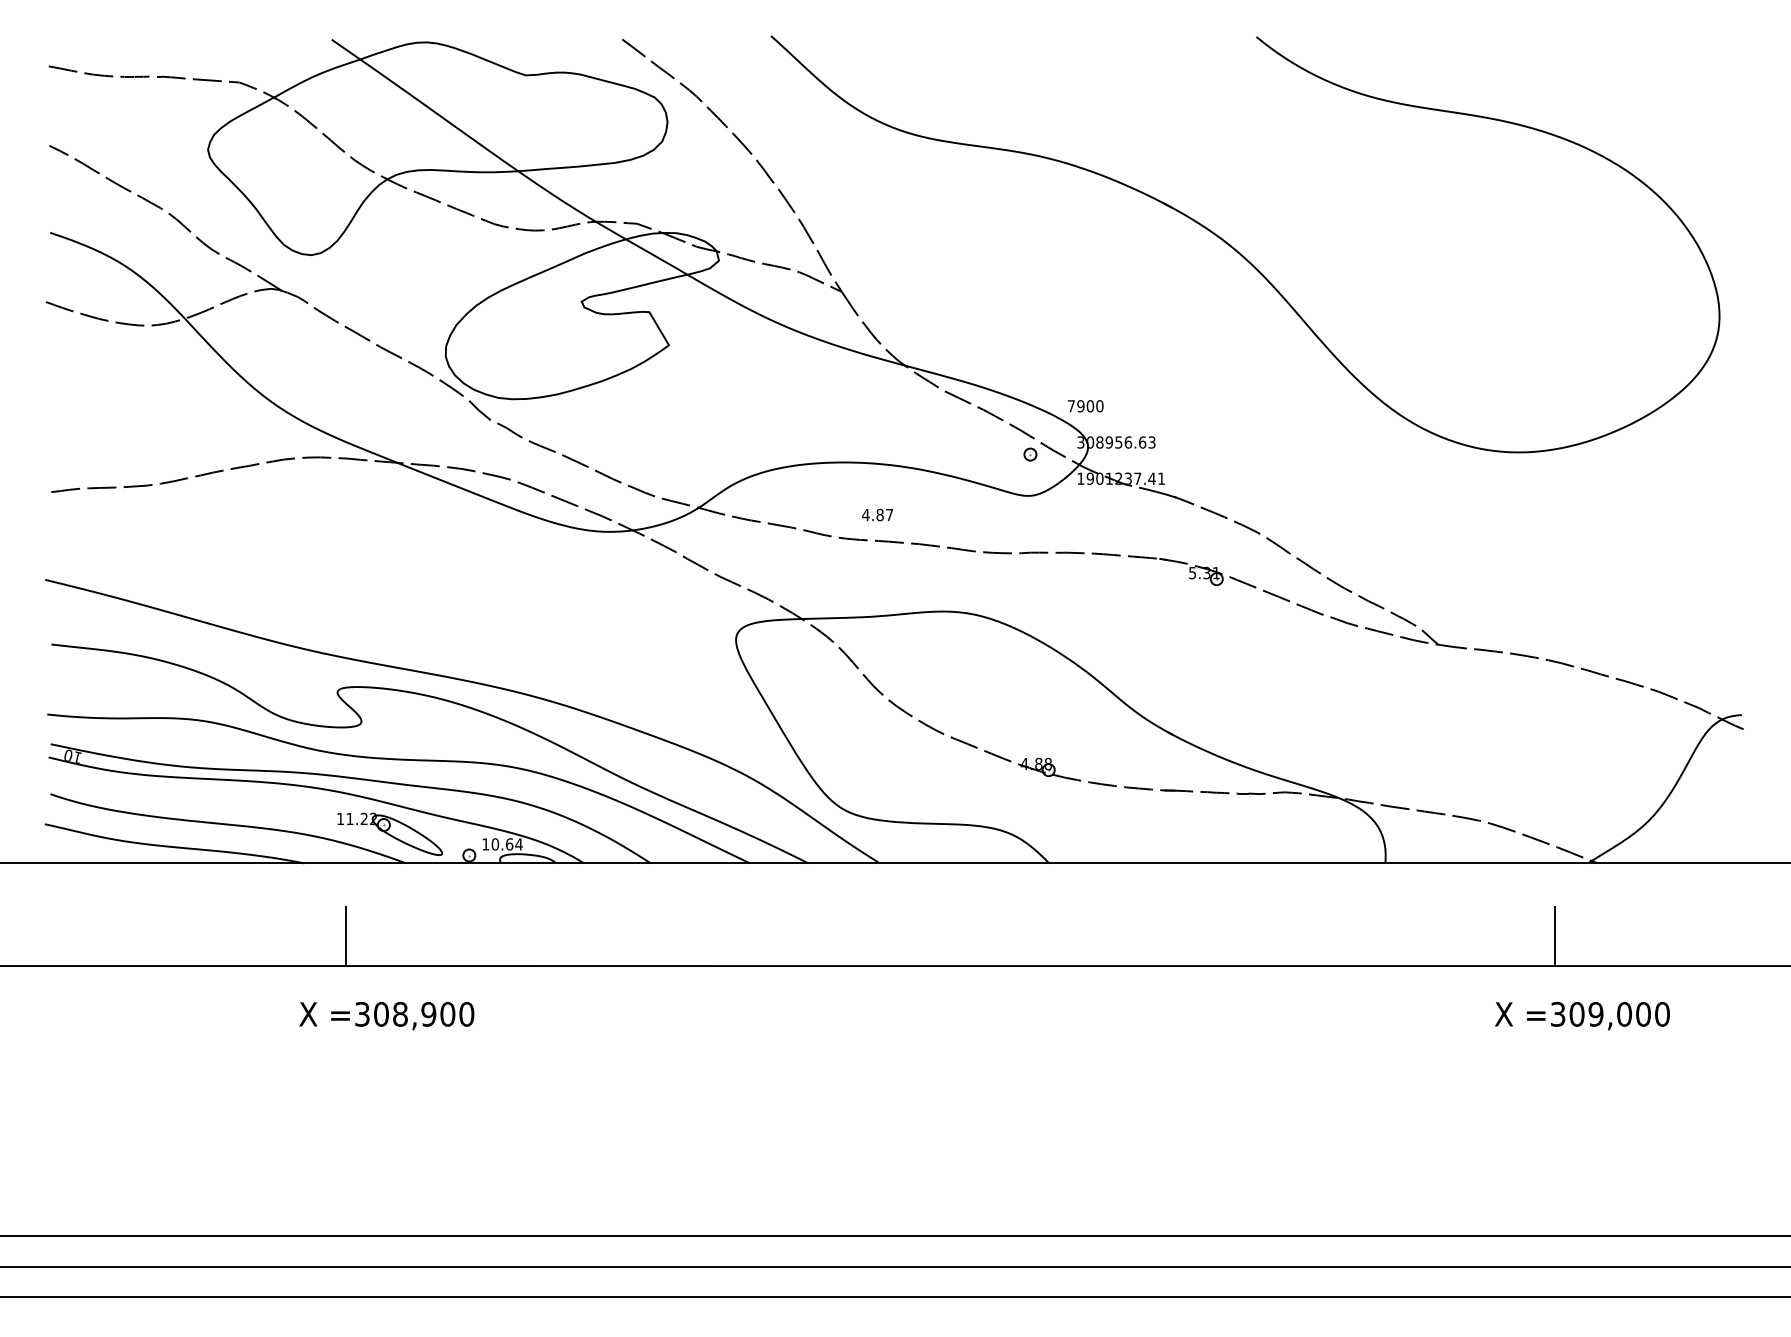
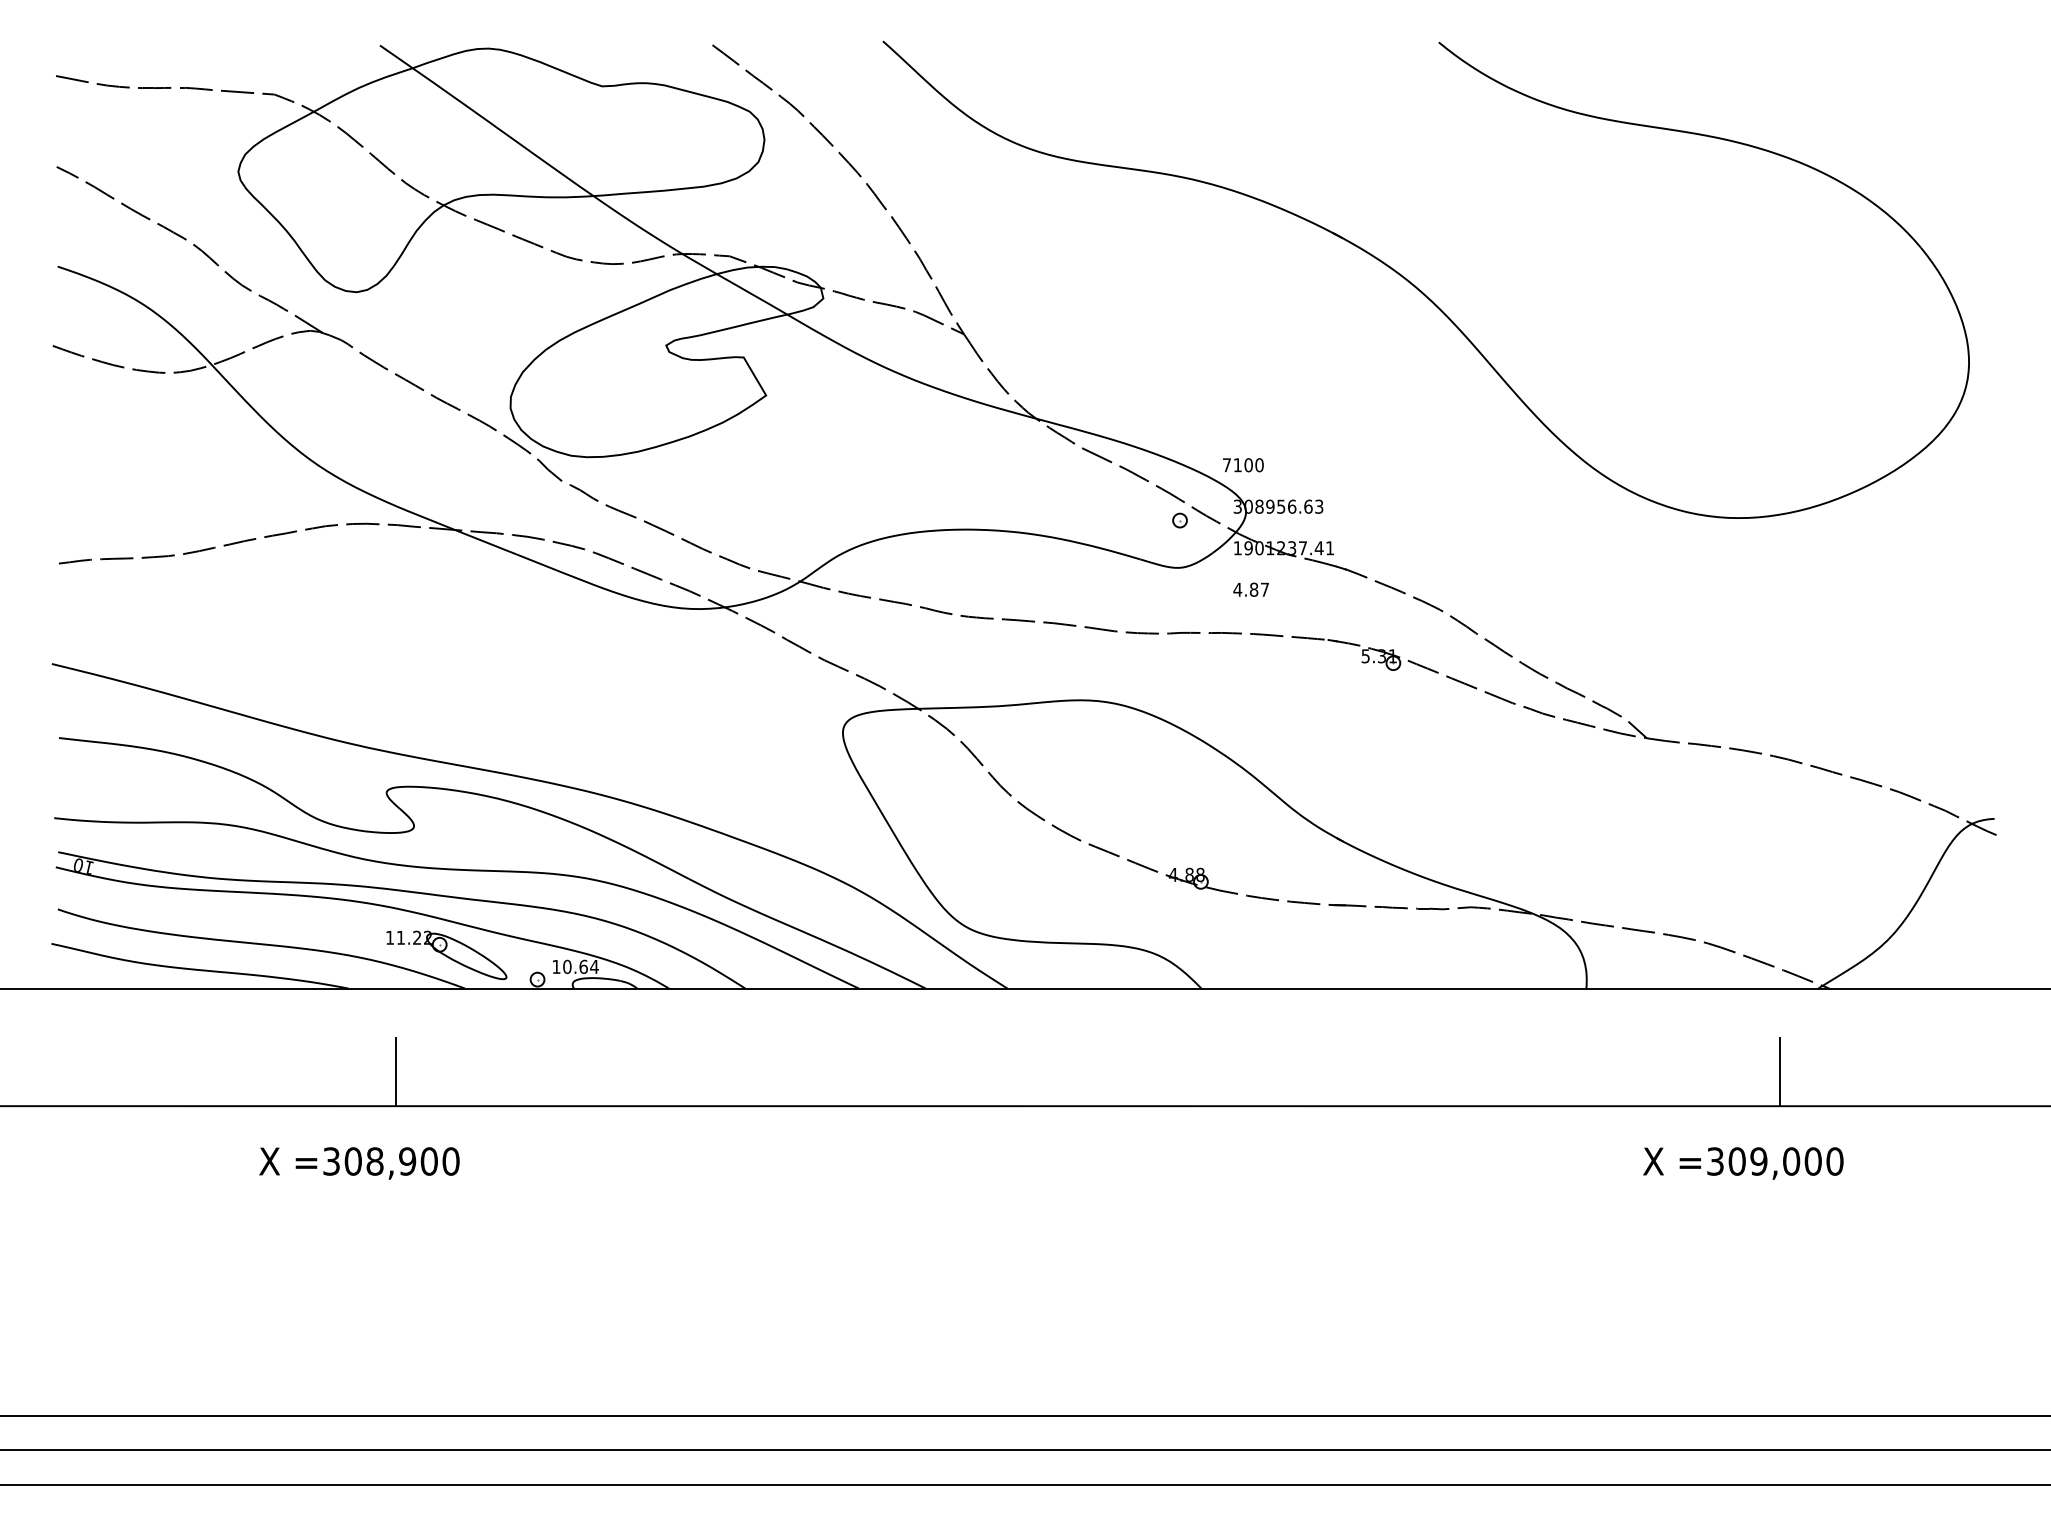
text: (1080, 406) -> (1237, 465), 7900 -> 7100
text: (877, 514) -> (1251, 589), moved
text: (386, 1015) -> (359, 1162), moved
text: (1582, 1016) -> (1743, 1163), moved

